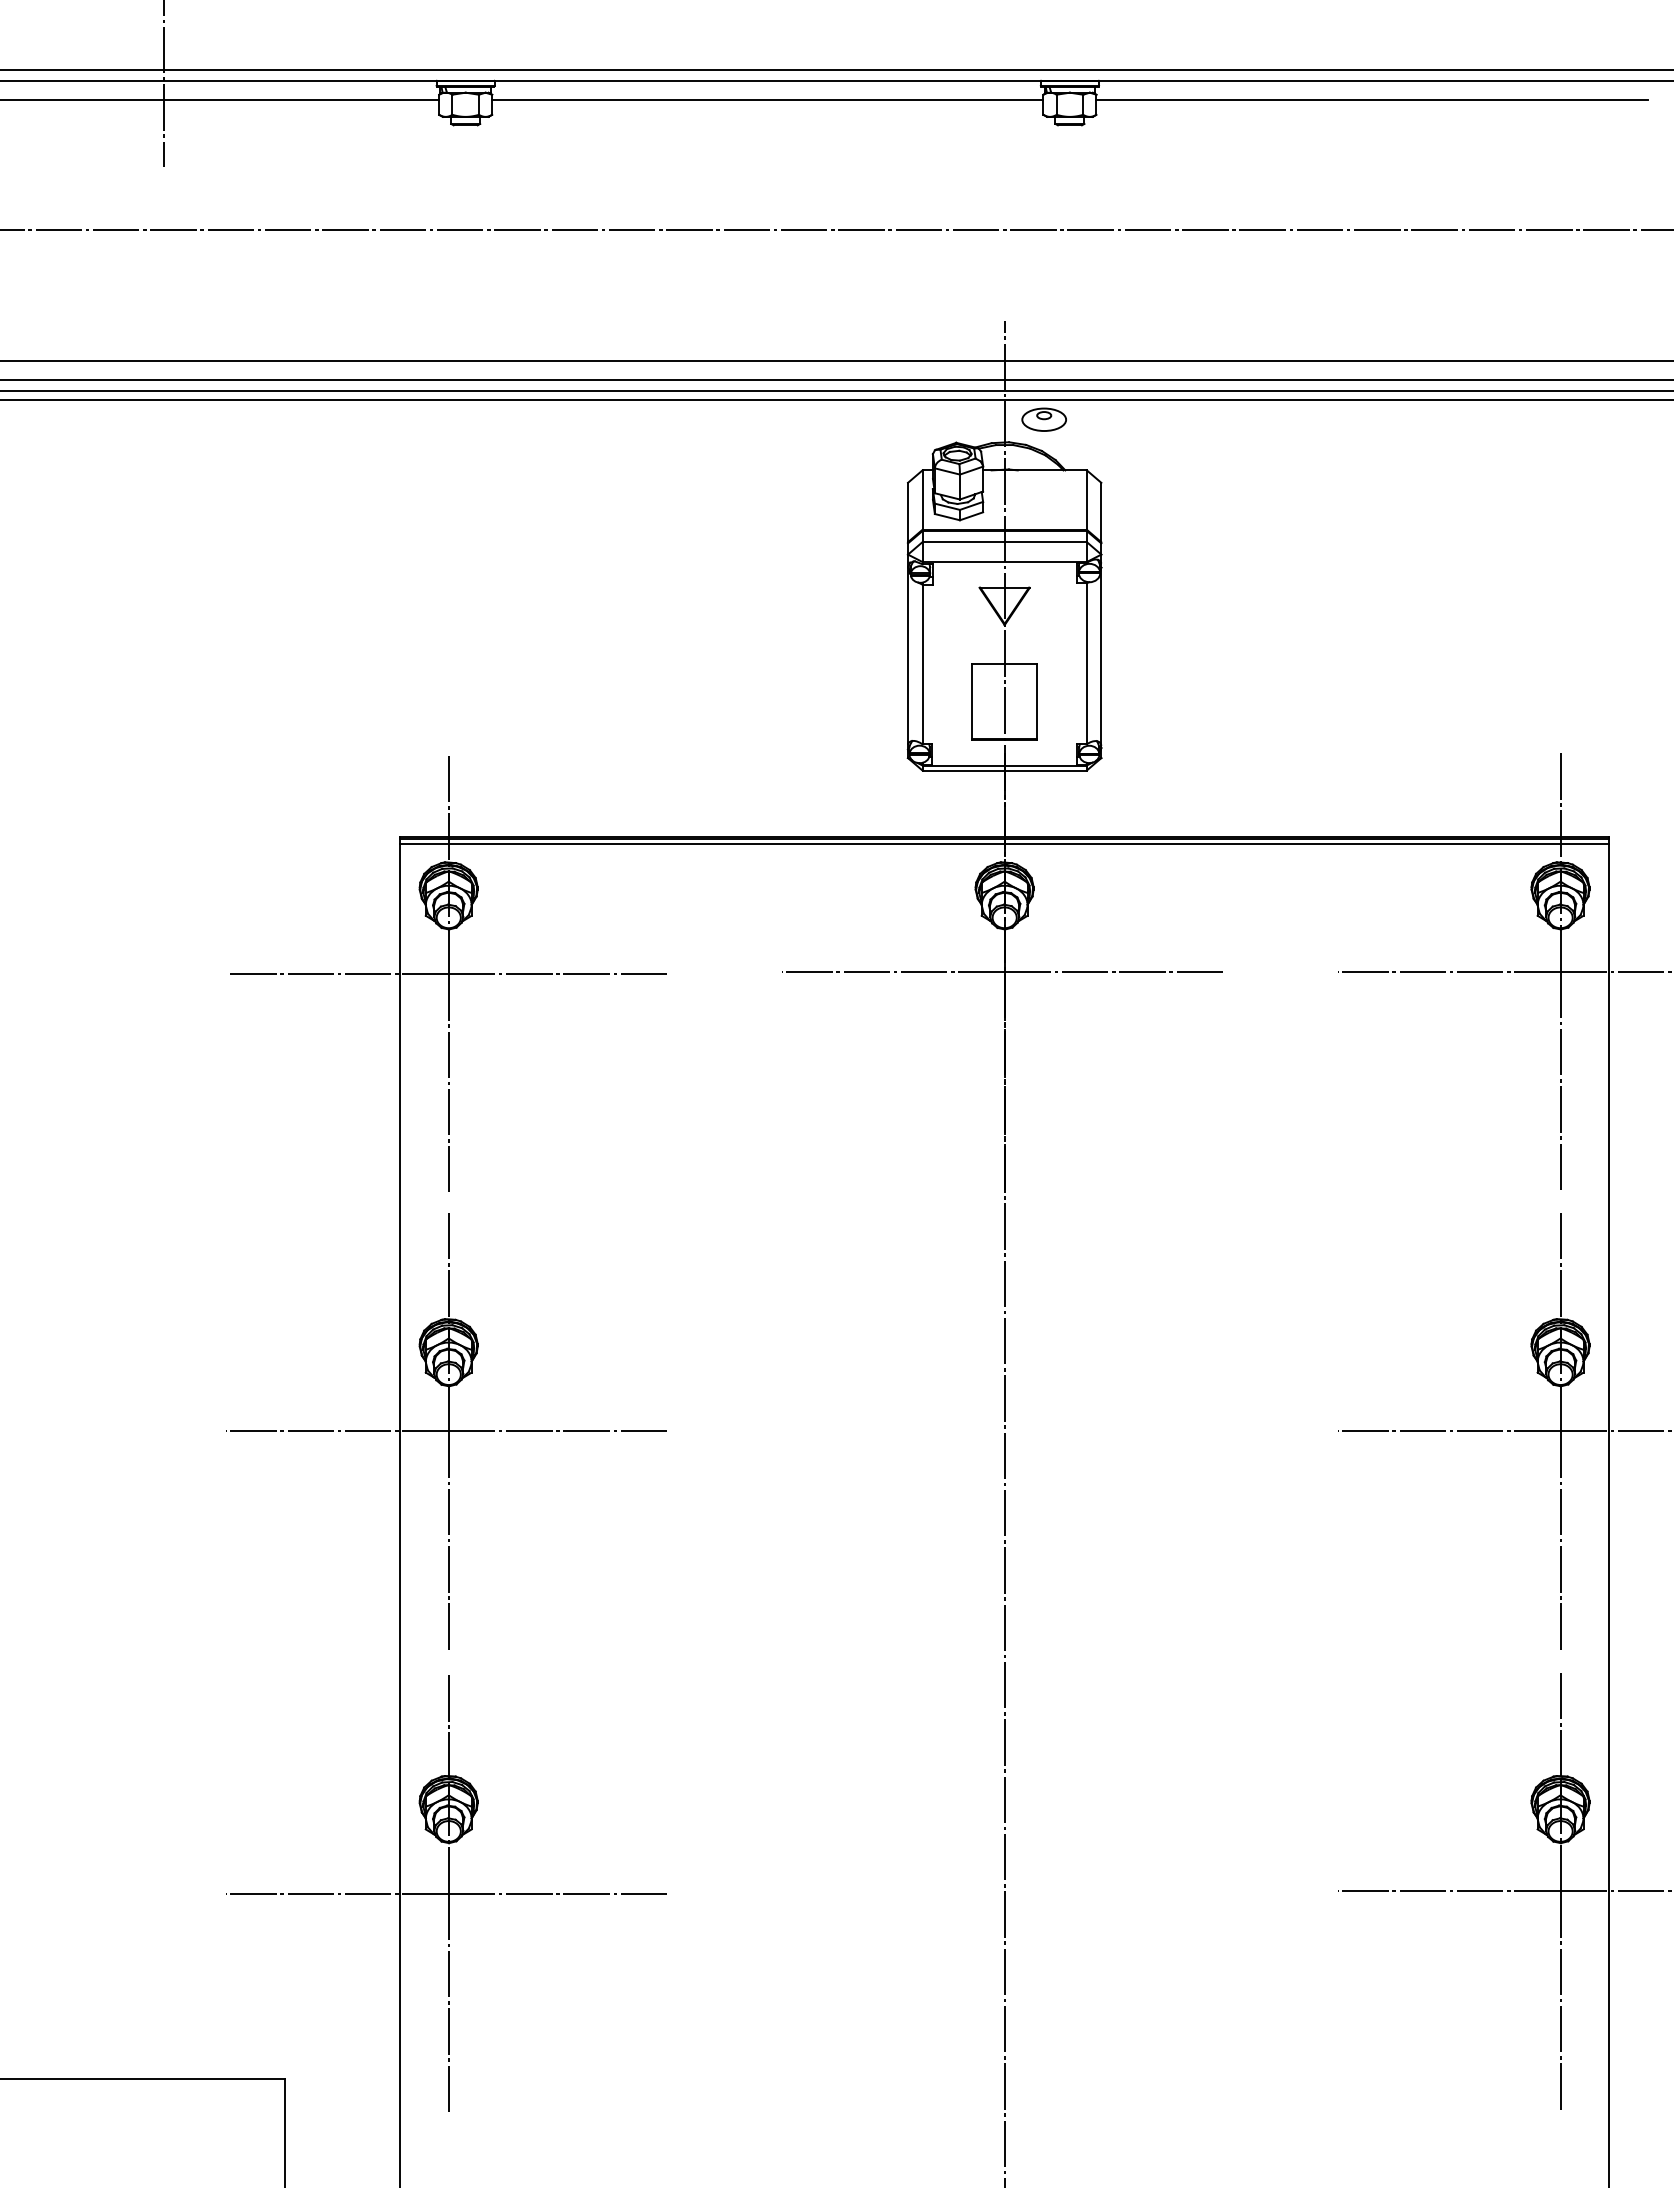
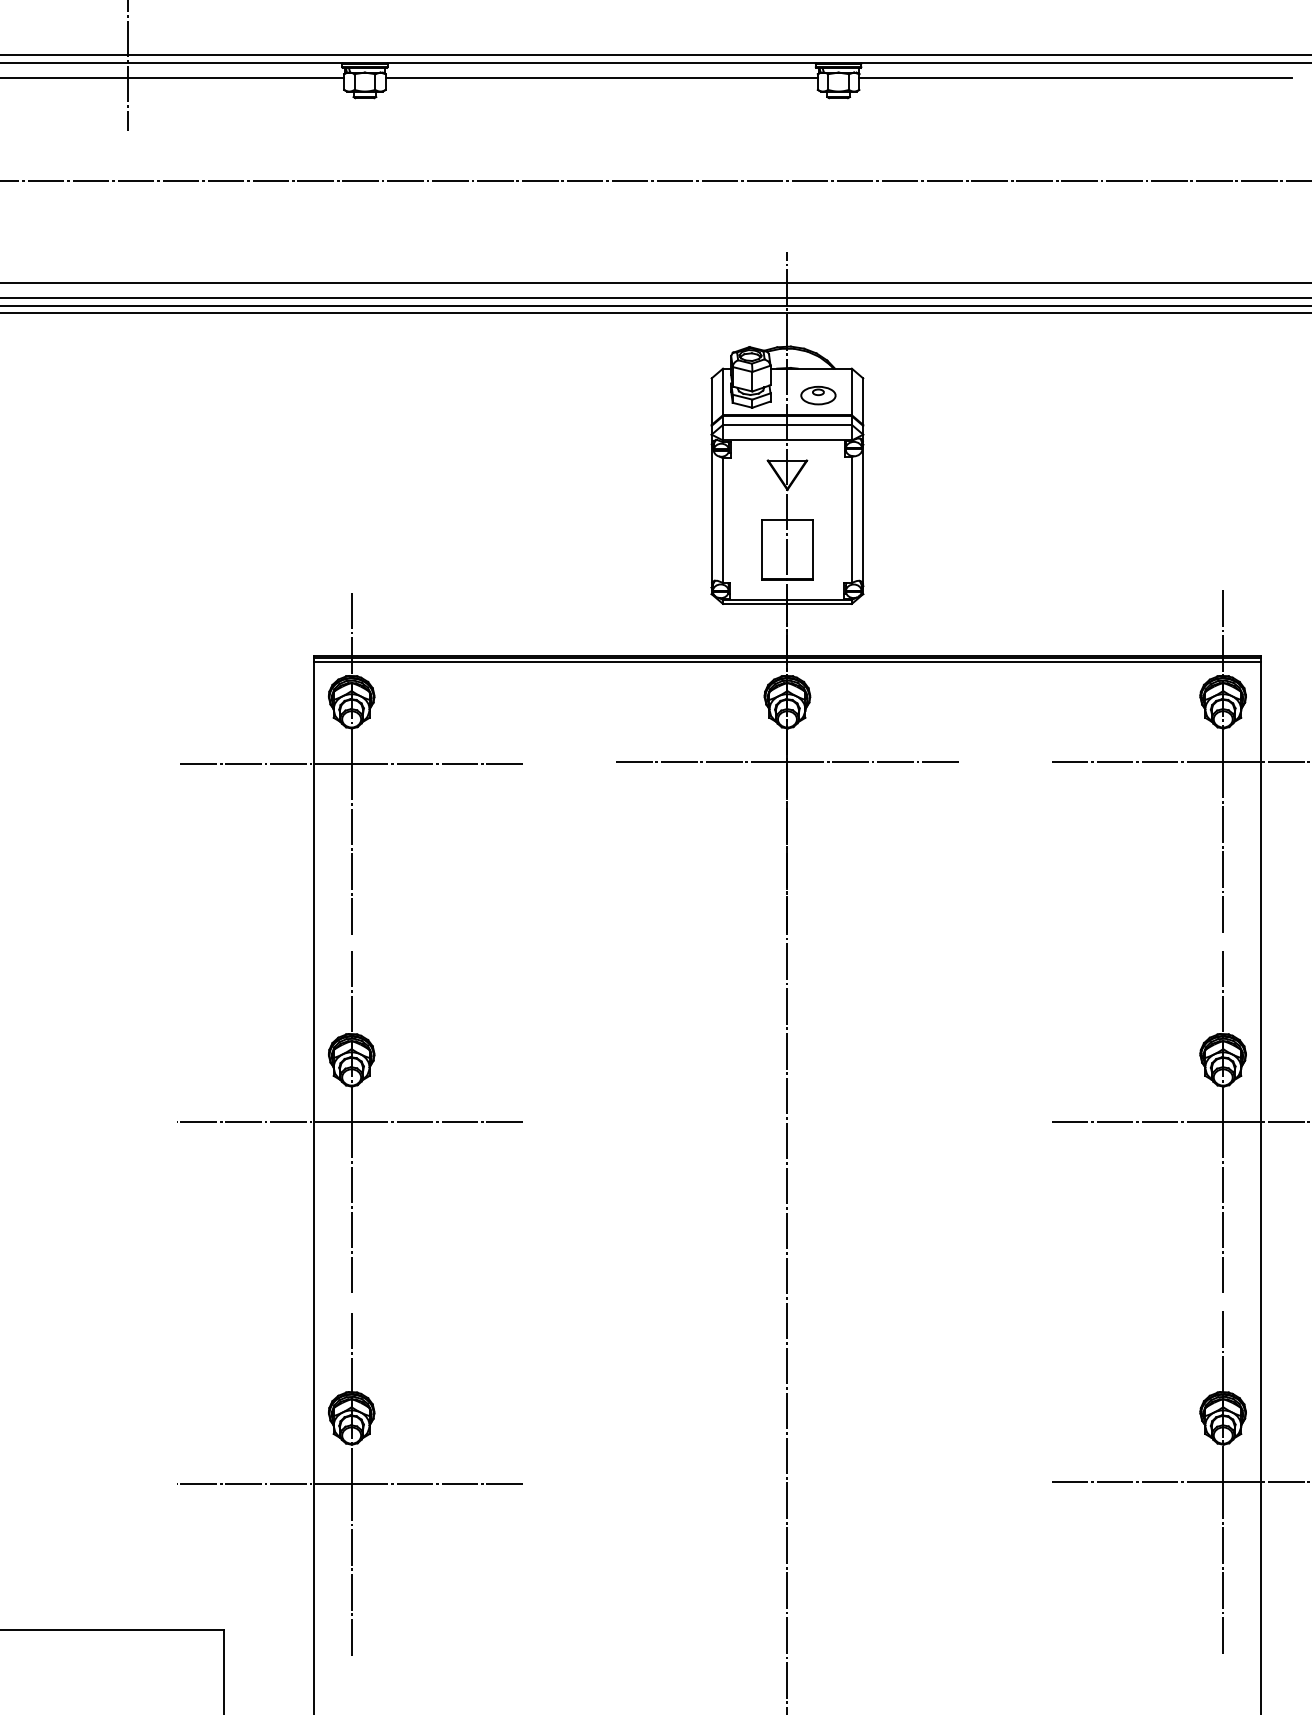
part: (1043, 419) -> (817, 395), moved

